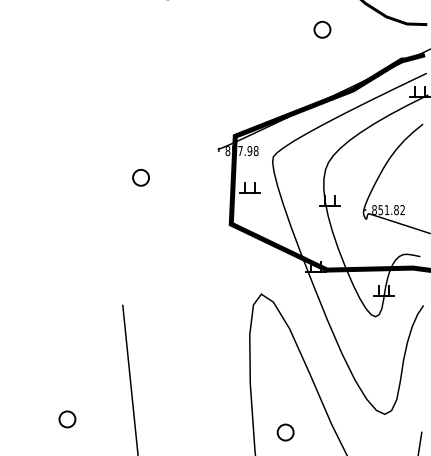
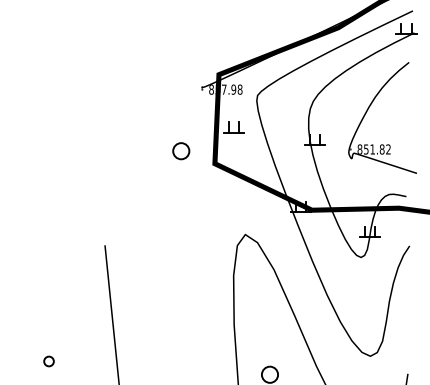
part: (140, 177) -> (180, 150), moved
part: (67, 419) -> (49, 361), size x0.6

